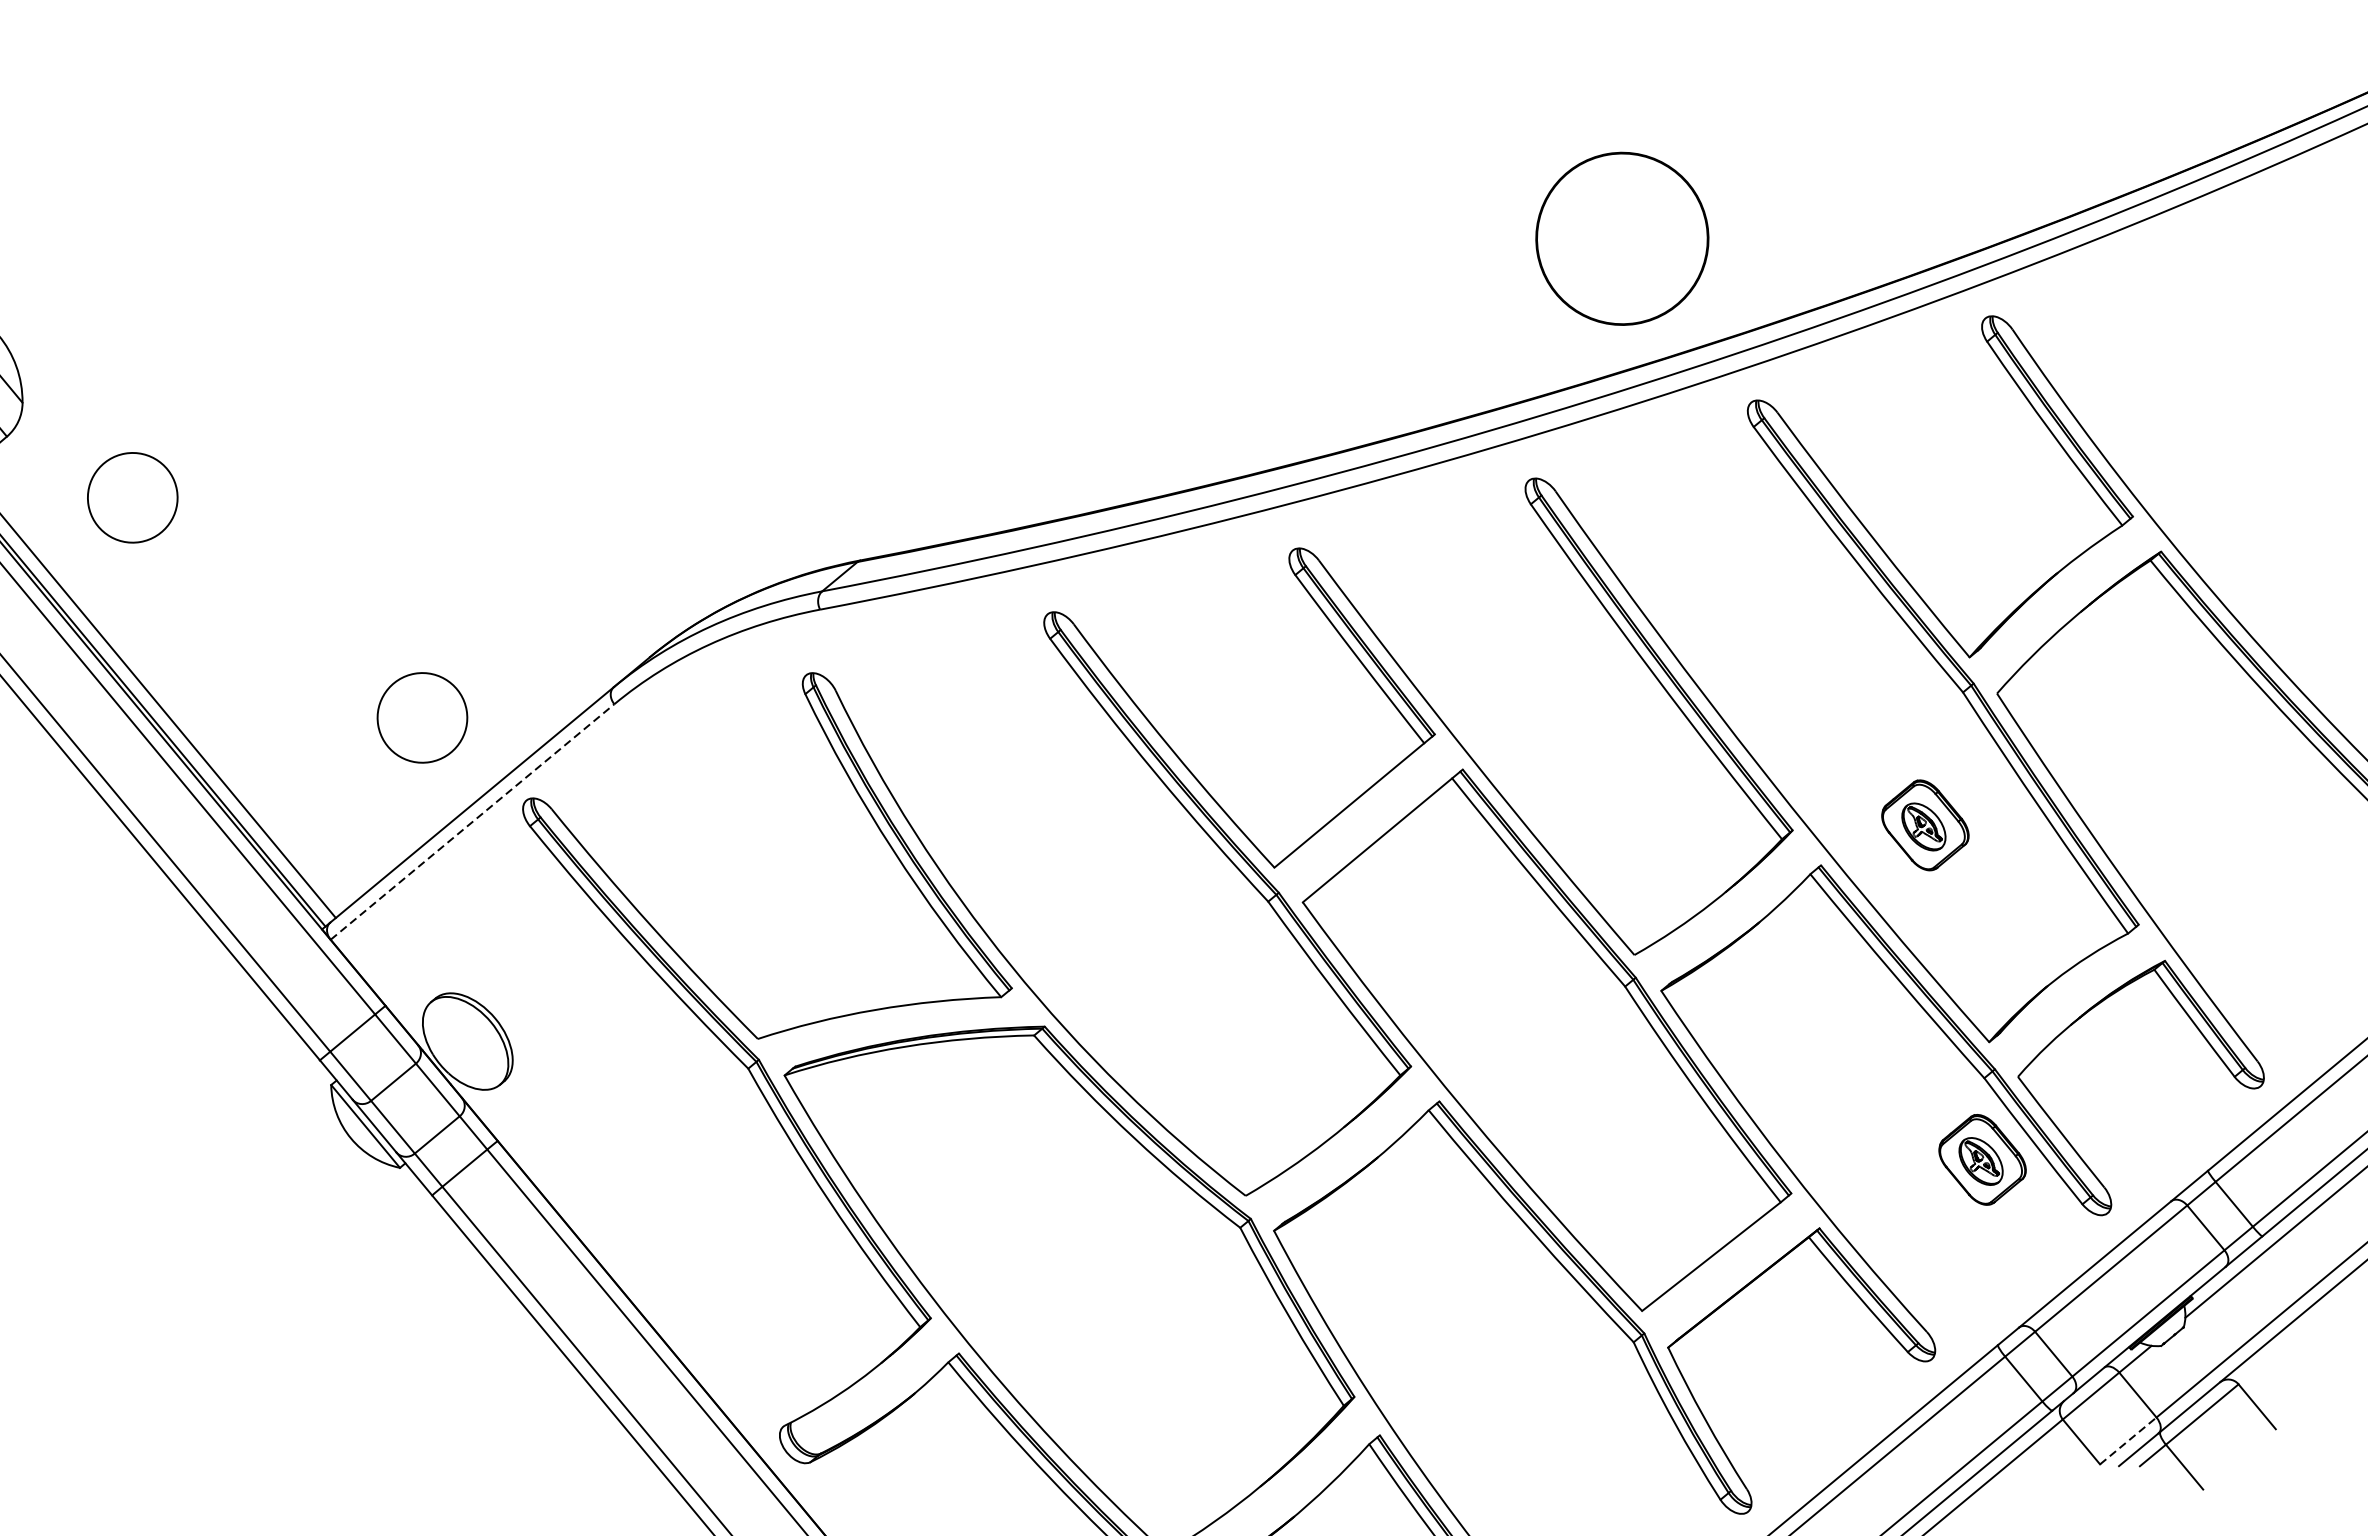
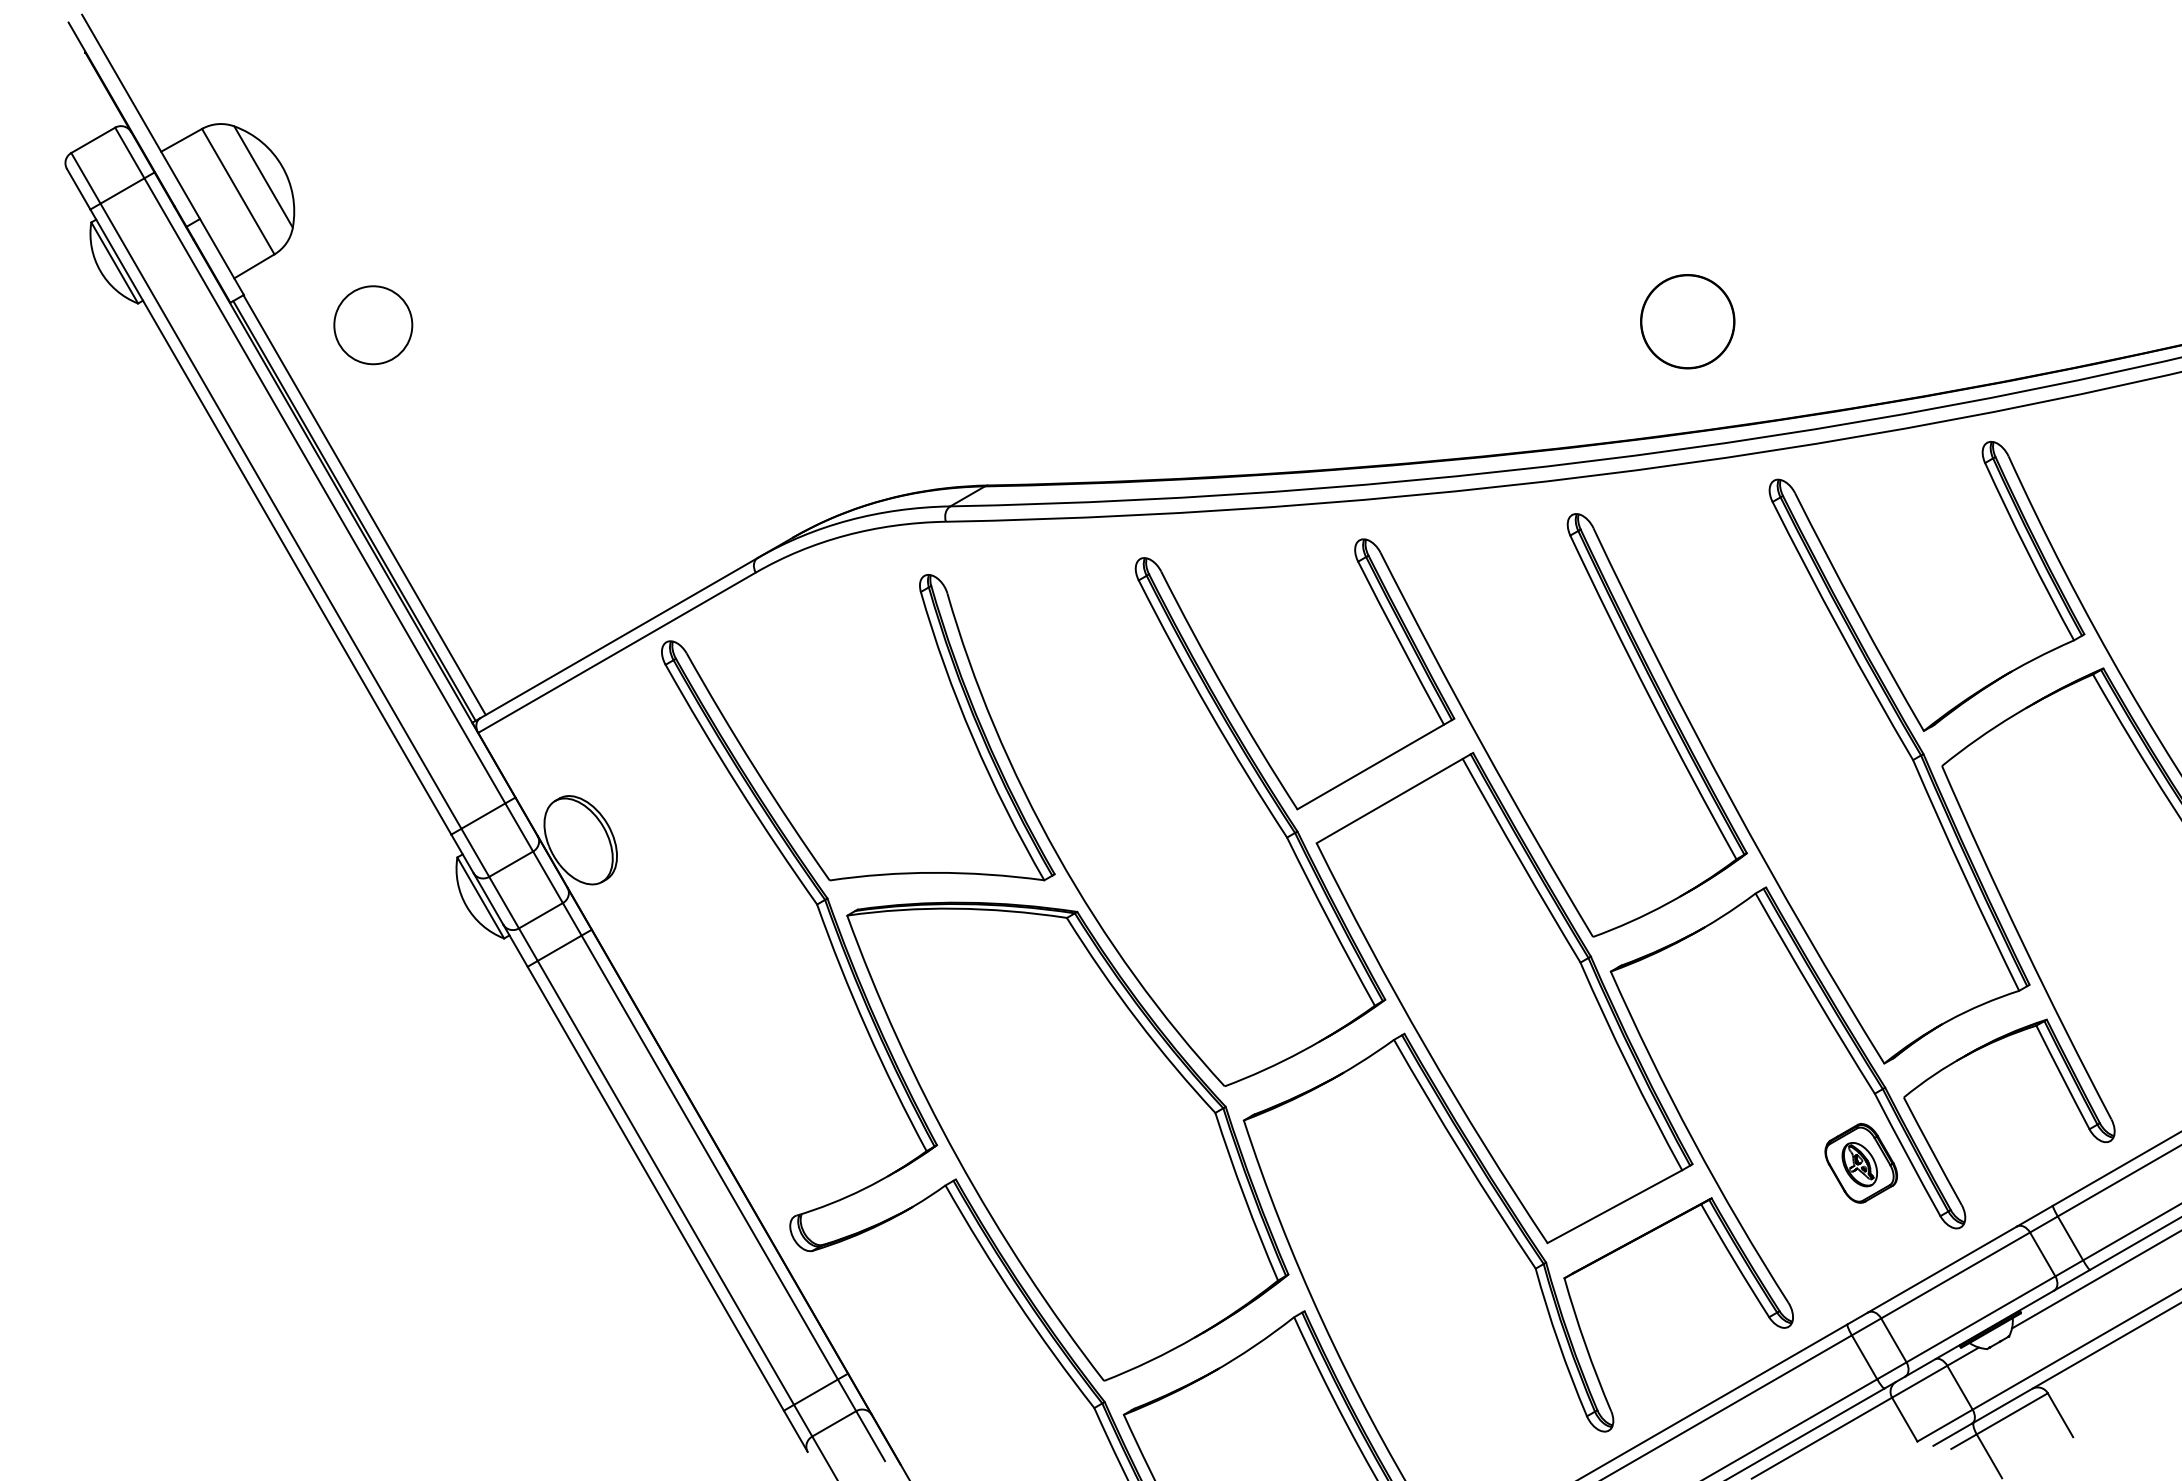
circle: (1622, 238) -> (1687, 321), size x0.62
circle: (422, 718) -> (589, 556), removed
line: (473, 821) -> (617, 652), dashed -> solid
part: (1924, 825) -> (1860, 868), removed
line: (2128, 1440) -> (1945, 1425), dashed -> solid

